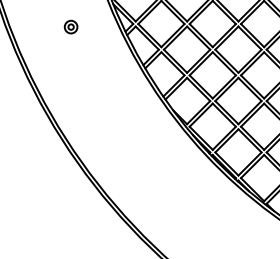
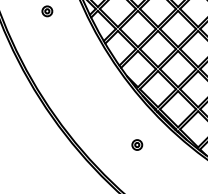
part: (186, 198) -> (137, 145), added

